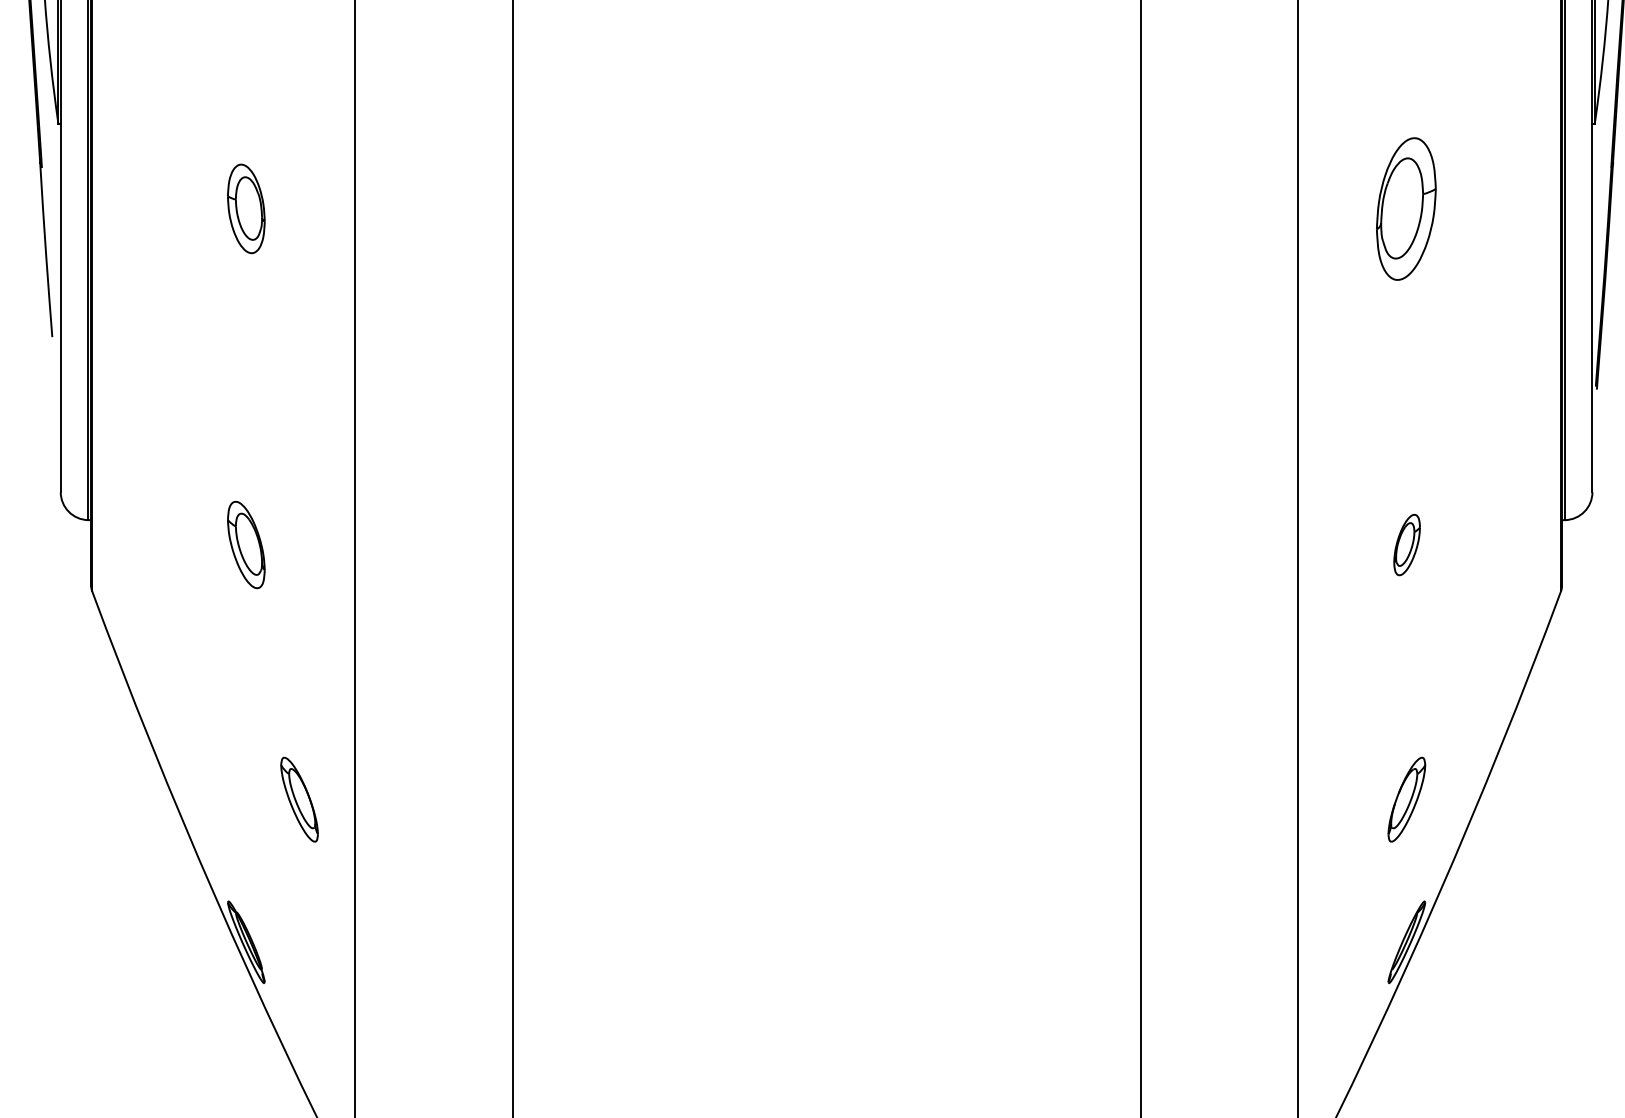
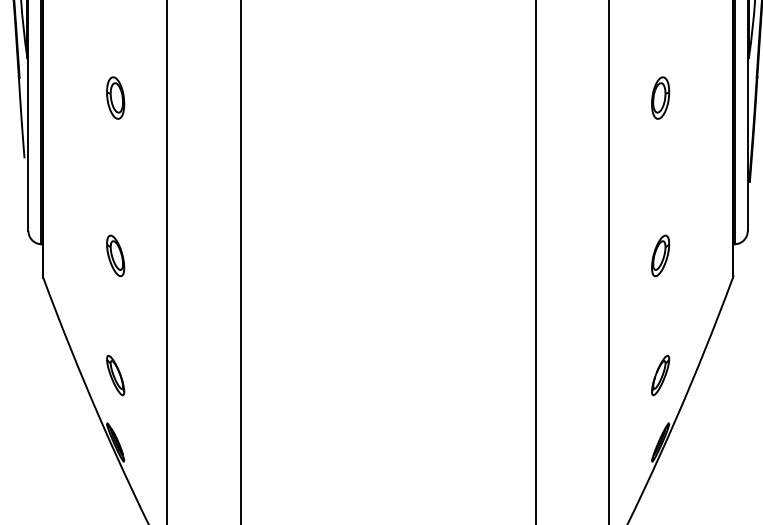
part: (1406, 207) -> (660, 97), size x0.62
part: (1406, 544) -> (660, 255), size x1.43
part: (299, 799) -> (115, 375), moved

